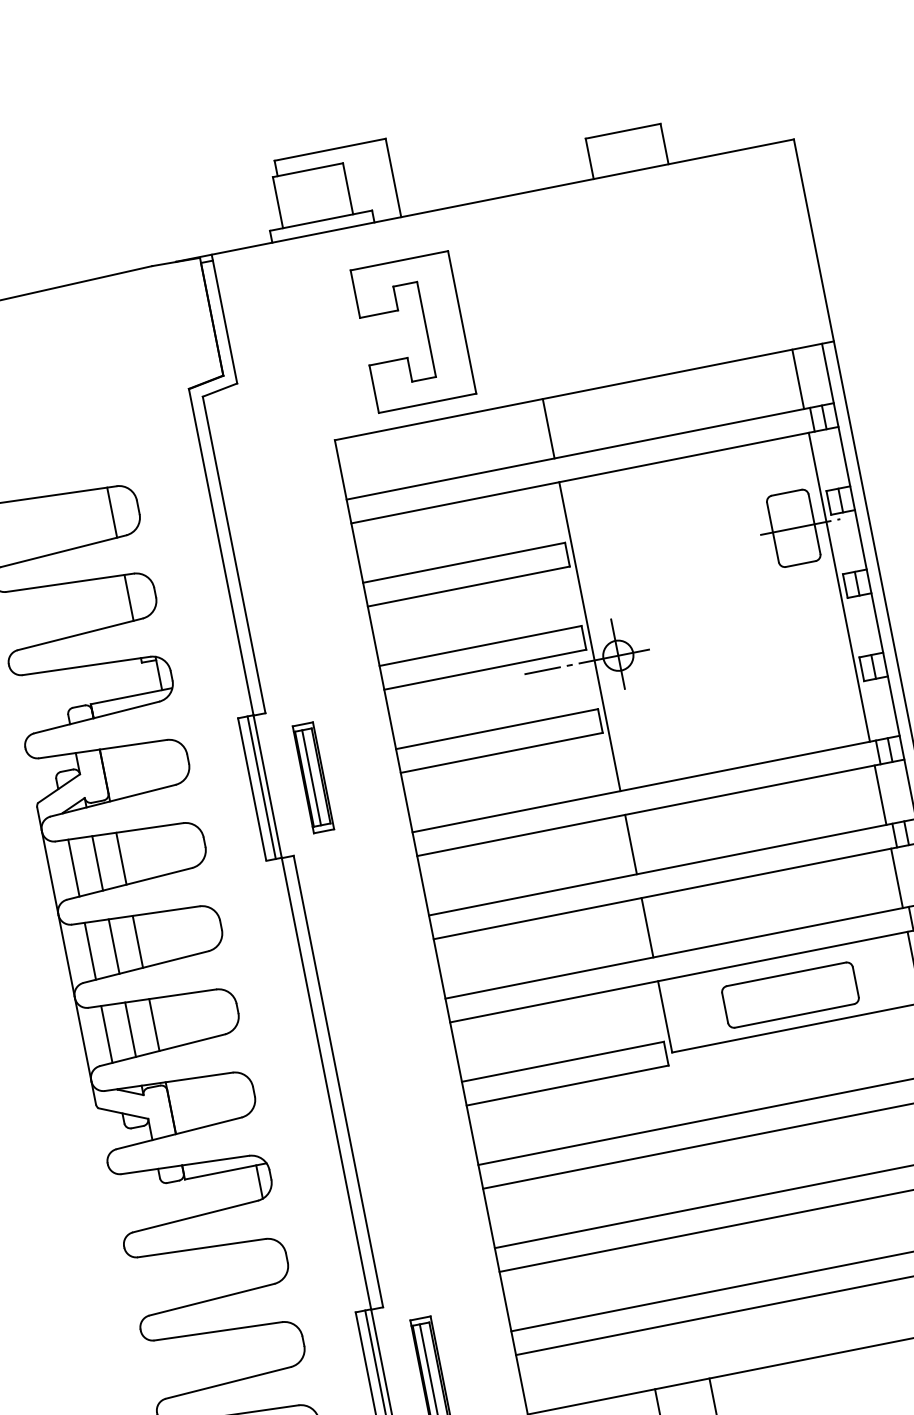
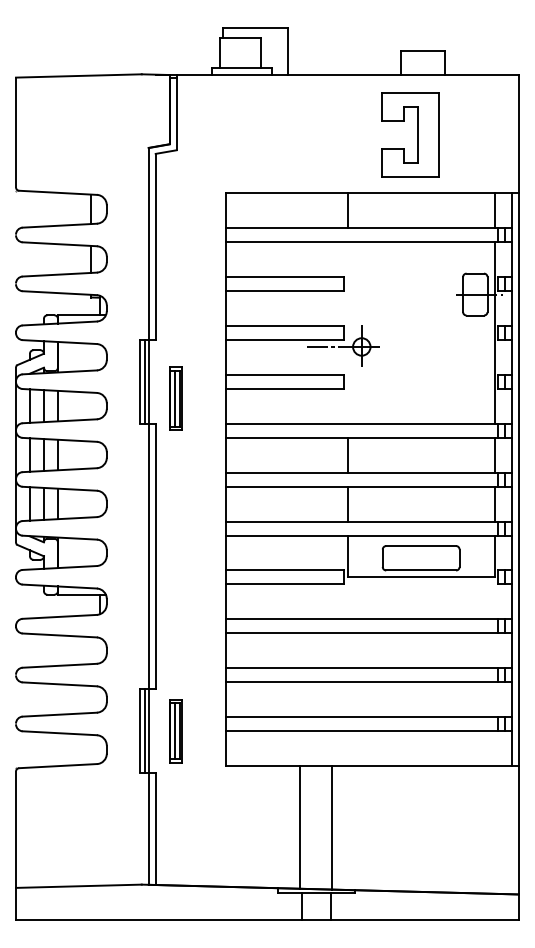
part: (425, 328) -> (417, 134), moved
line: (589, 635) -> (347, 332), removed
part: (313, 777) -> (175, 398), moved

